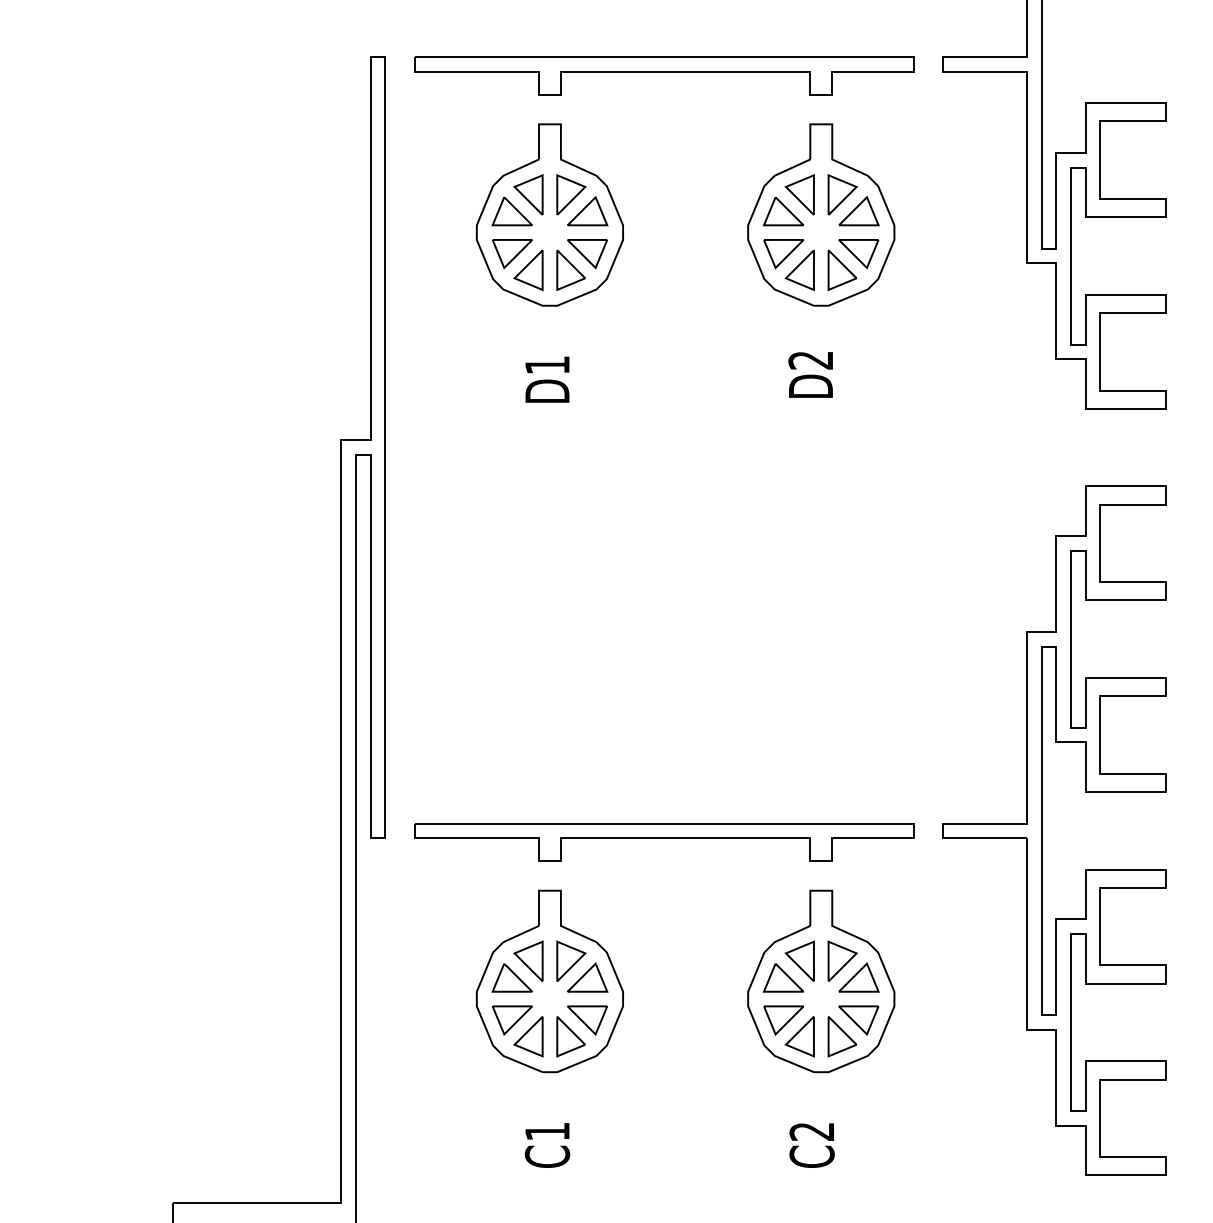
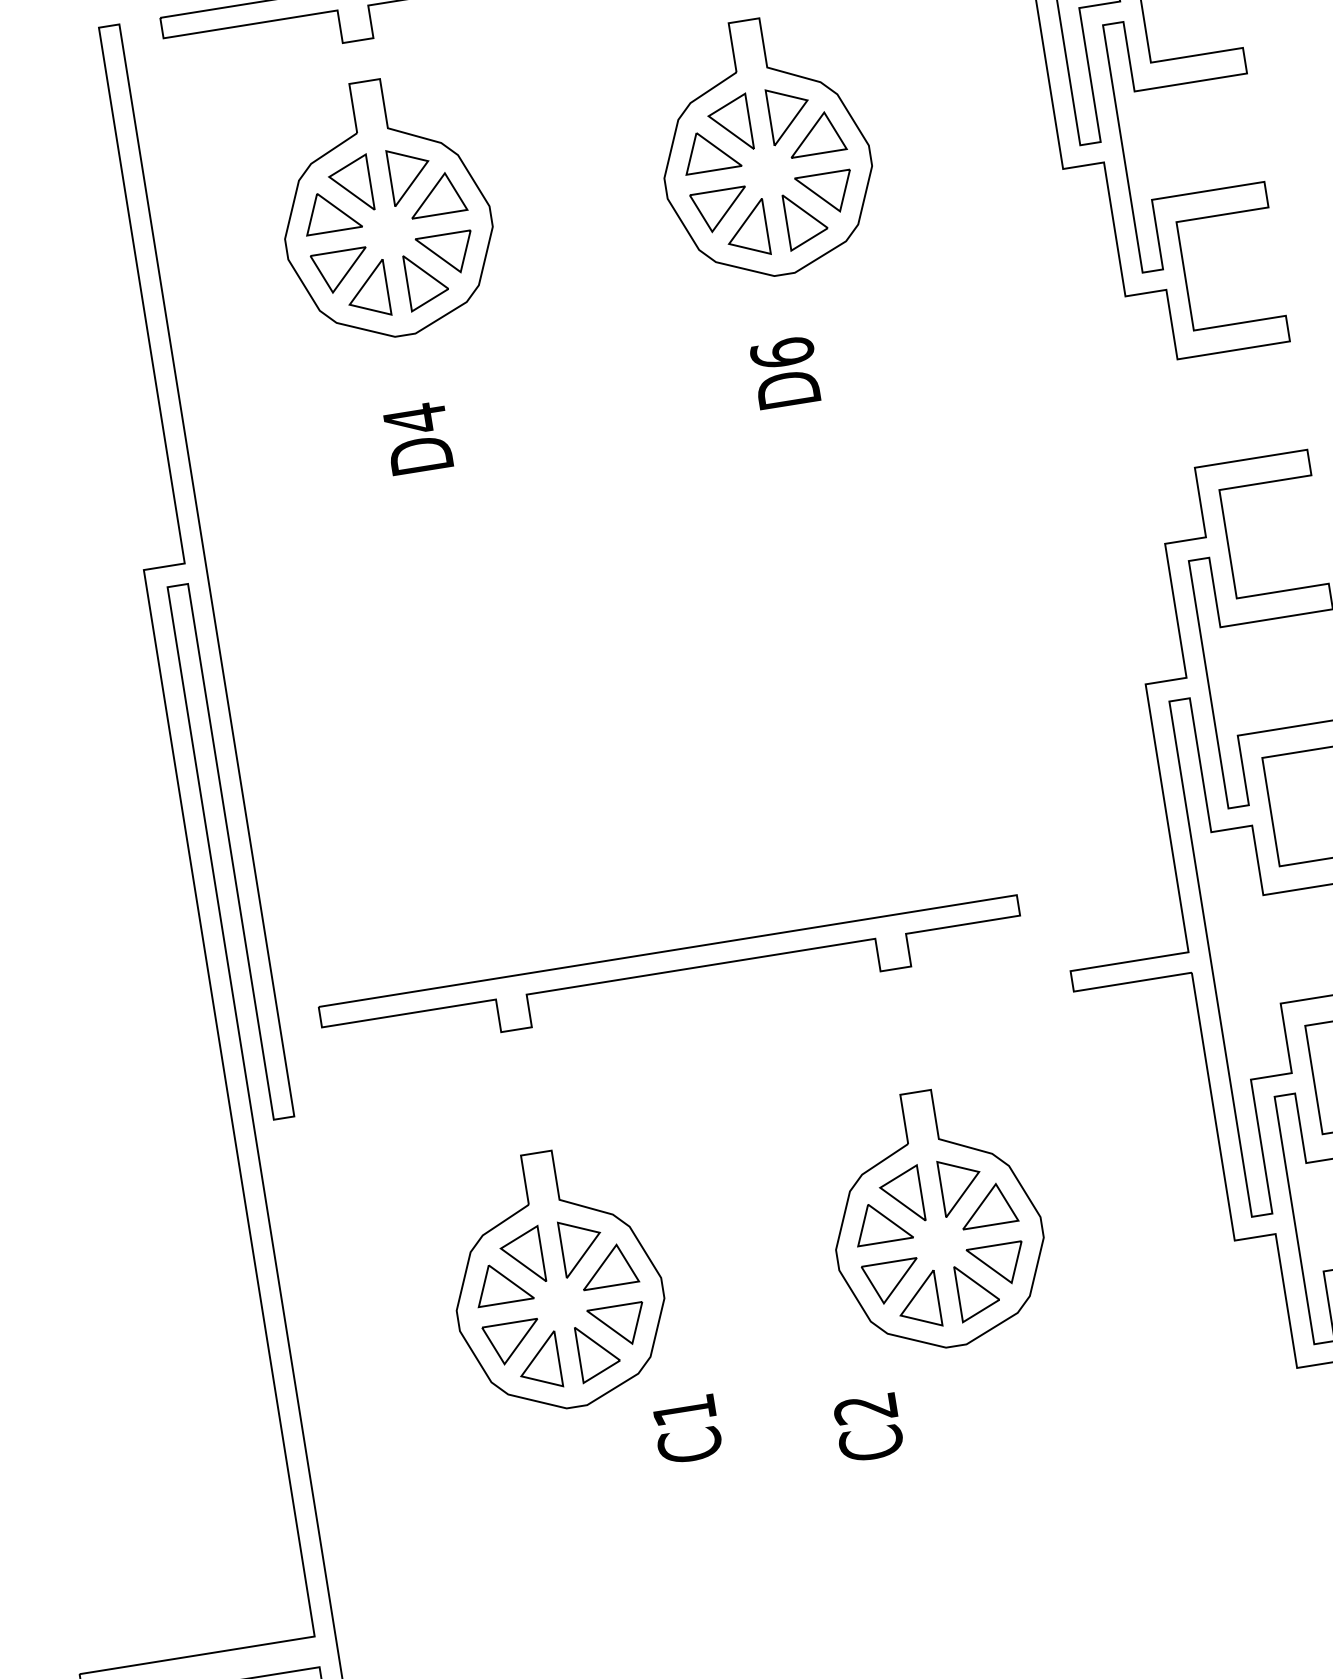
text: (810, 359) -> (781, 351), D2 -> D6
text: (547, 365) -> (415, 419), D1 -> D4
part: (664, 842) -> (672, 977), moved
text: (547, 1145) -> (687, 1429), moved
text: (811, 1145) -> (867, 1428), moved

